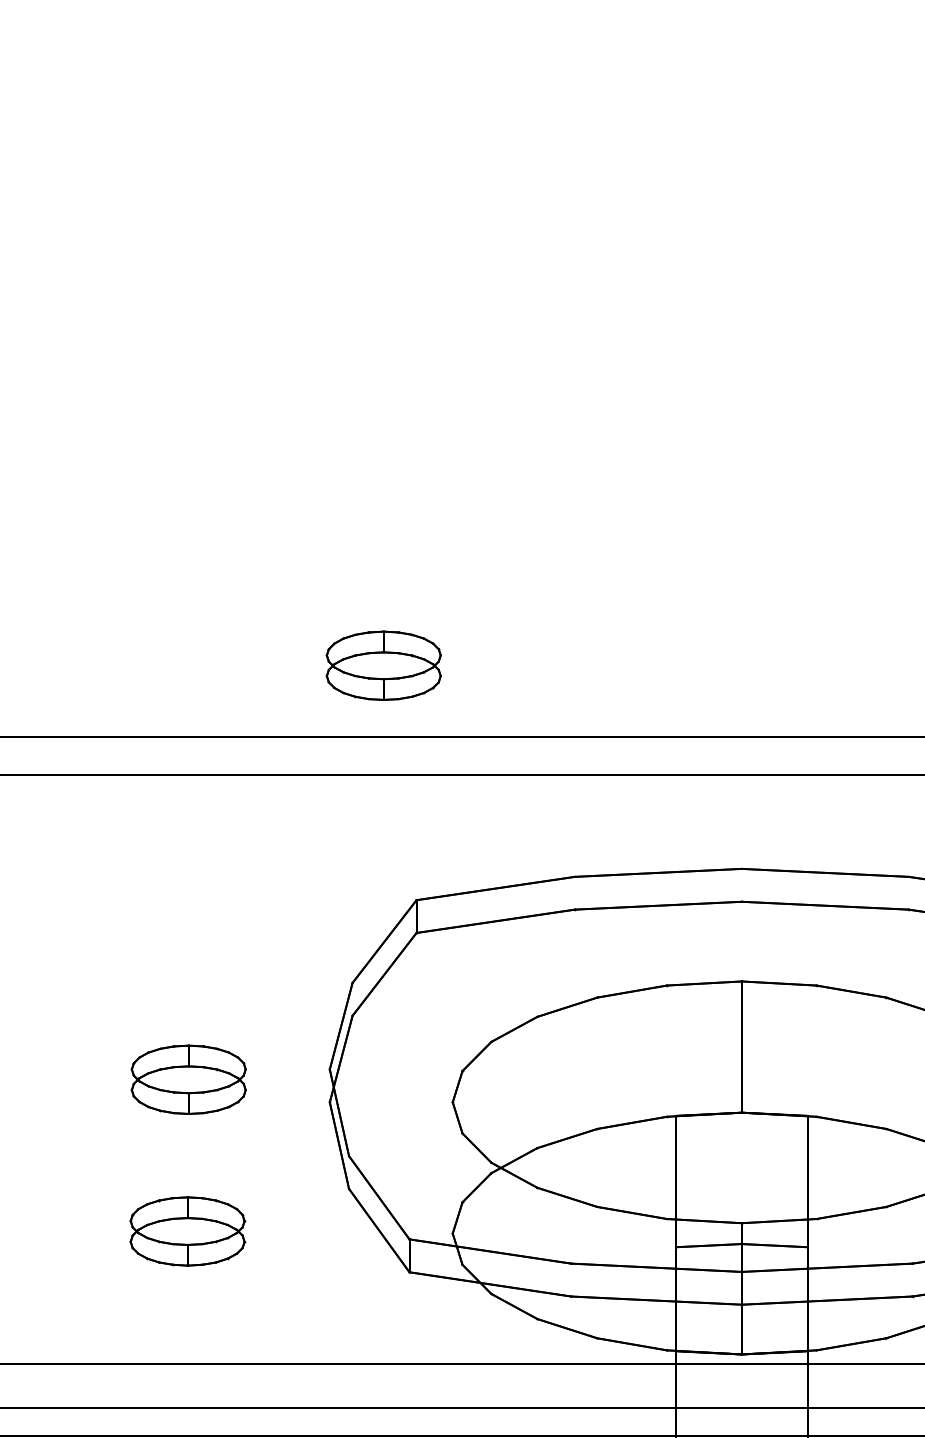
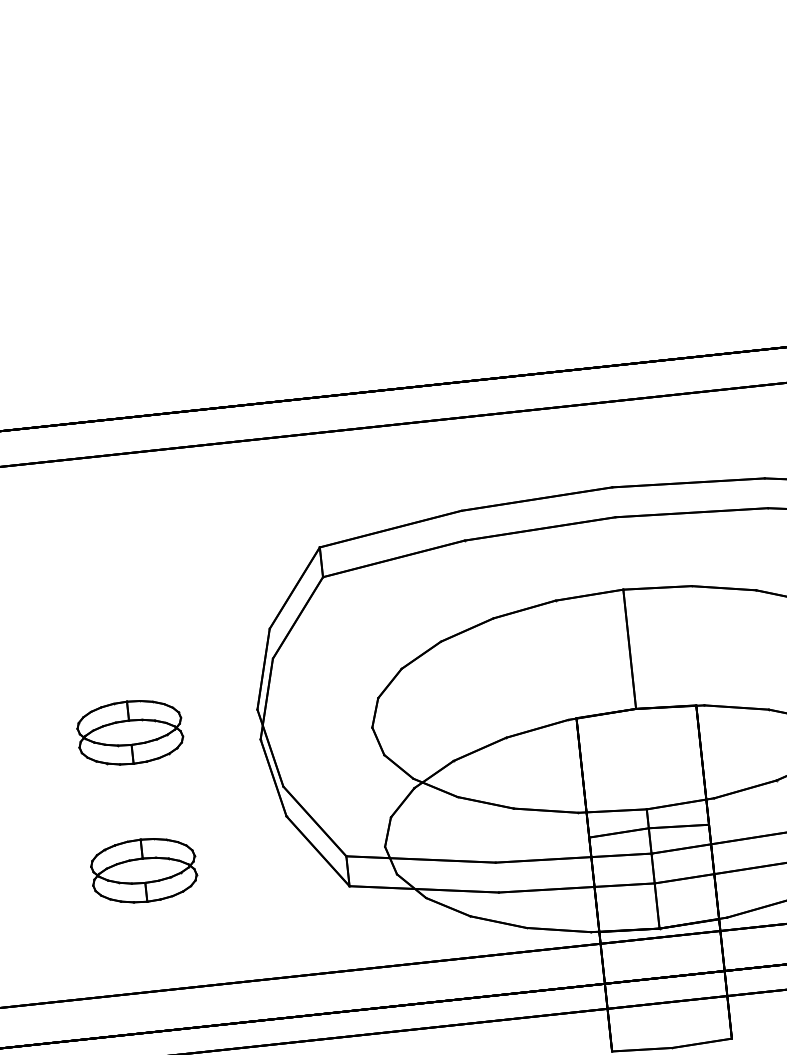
part: (383, 665) -> (267, 337), removed

